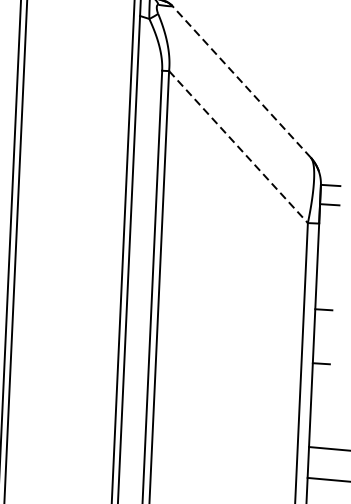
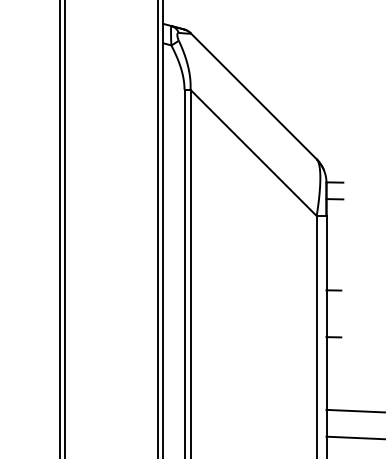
line: (241, 80) -> (253, 95), dashed -> solid
line: (238, 147) -> (253, 153), dashed -> solid

